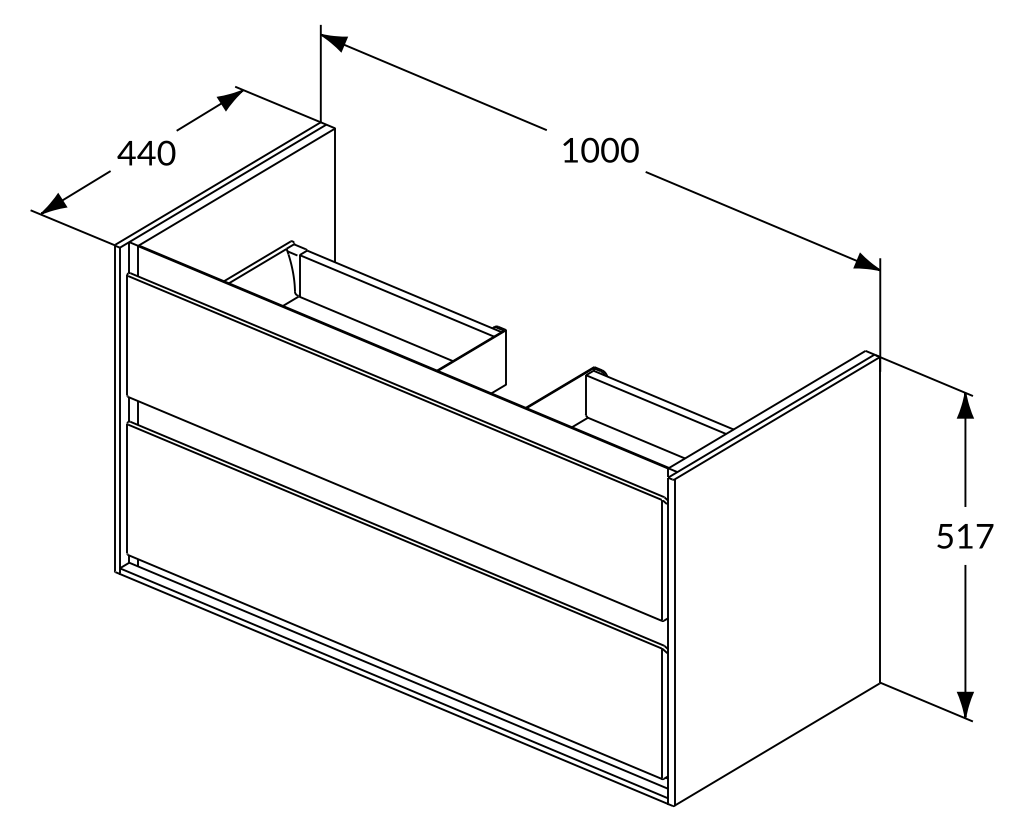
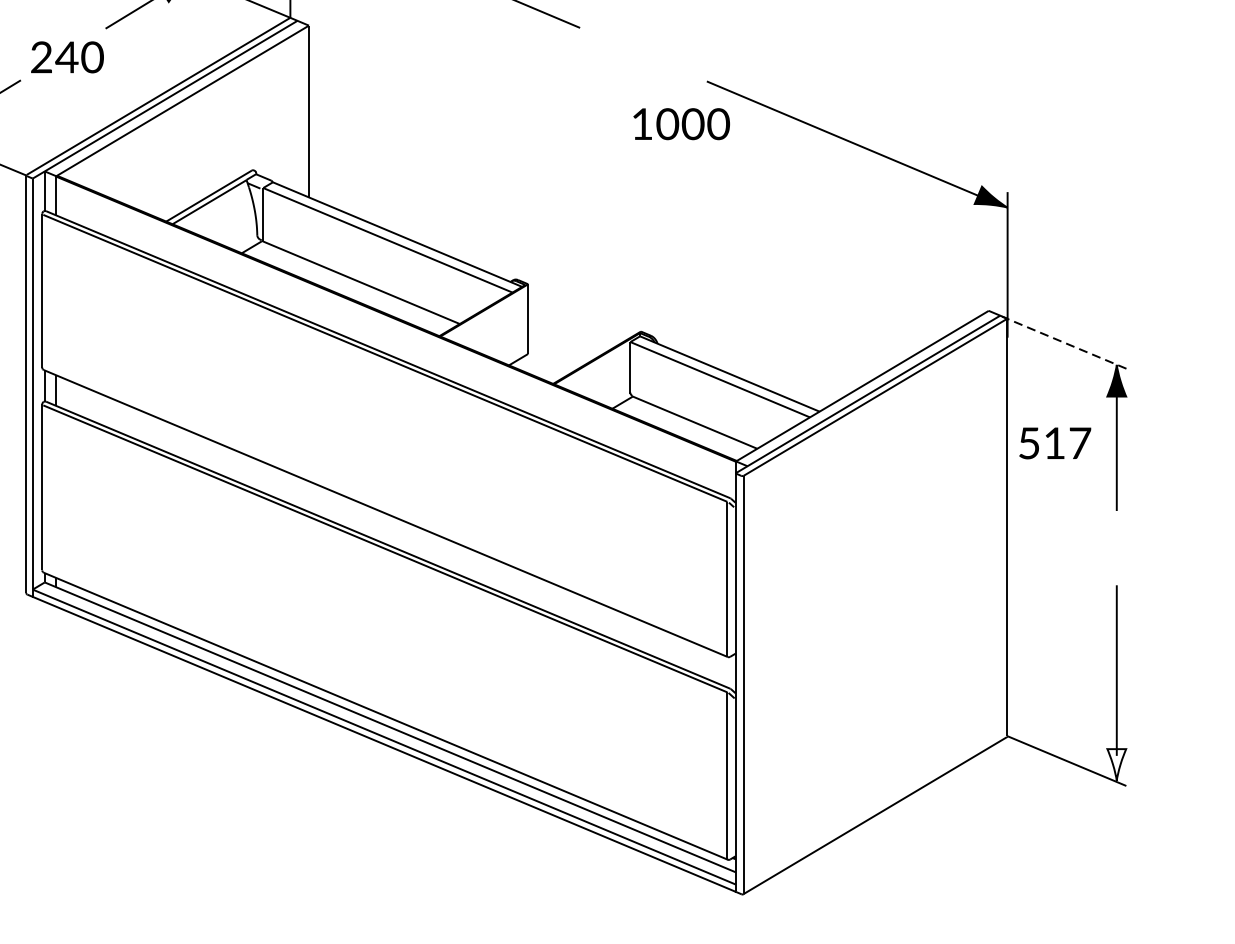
text: (600, 149) -> (681, 123), moved
text: (126, 152) -> (41, 56), 440 -> 240
line: (924, 375) -> (1064, 342), solid -> dashed
text: (965, 536) -> (1055, 443), moved
fill: (965, 704) -> (1116, 764), removed

